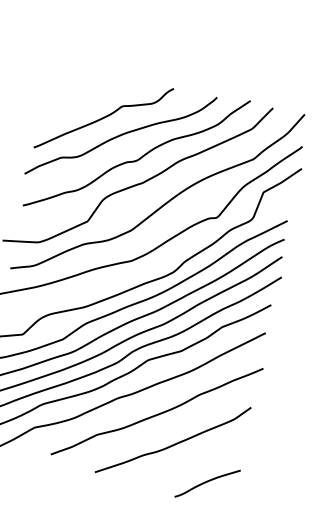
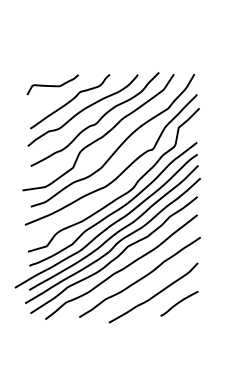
curve: (81, 87) -> (52, 85), added
curve: (207, 483) -> (179, 303), moved

